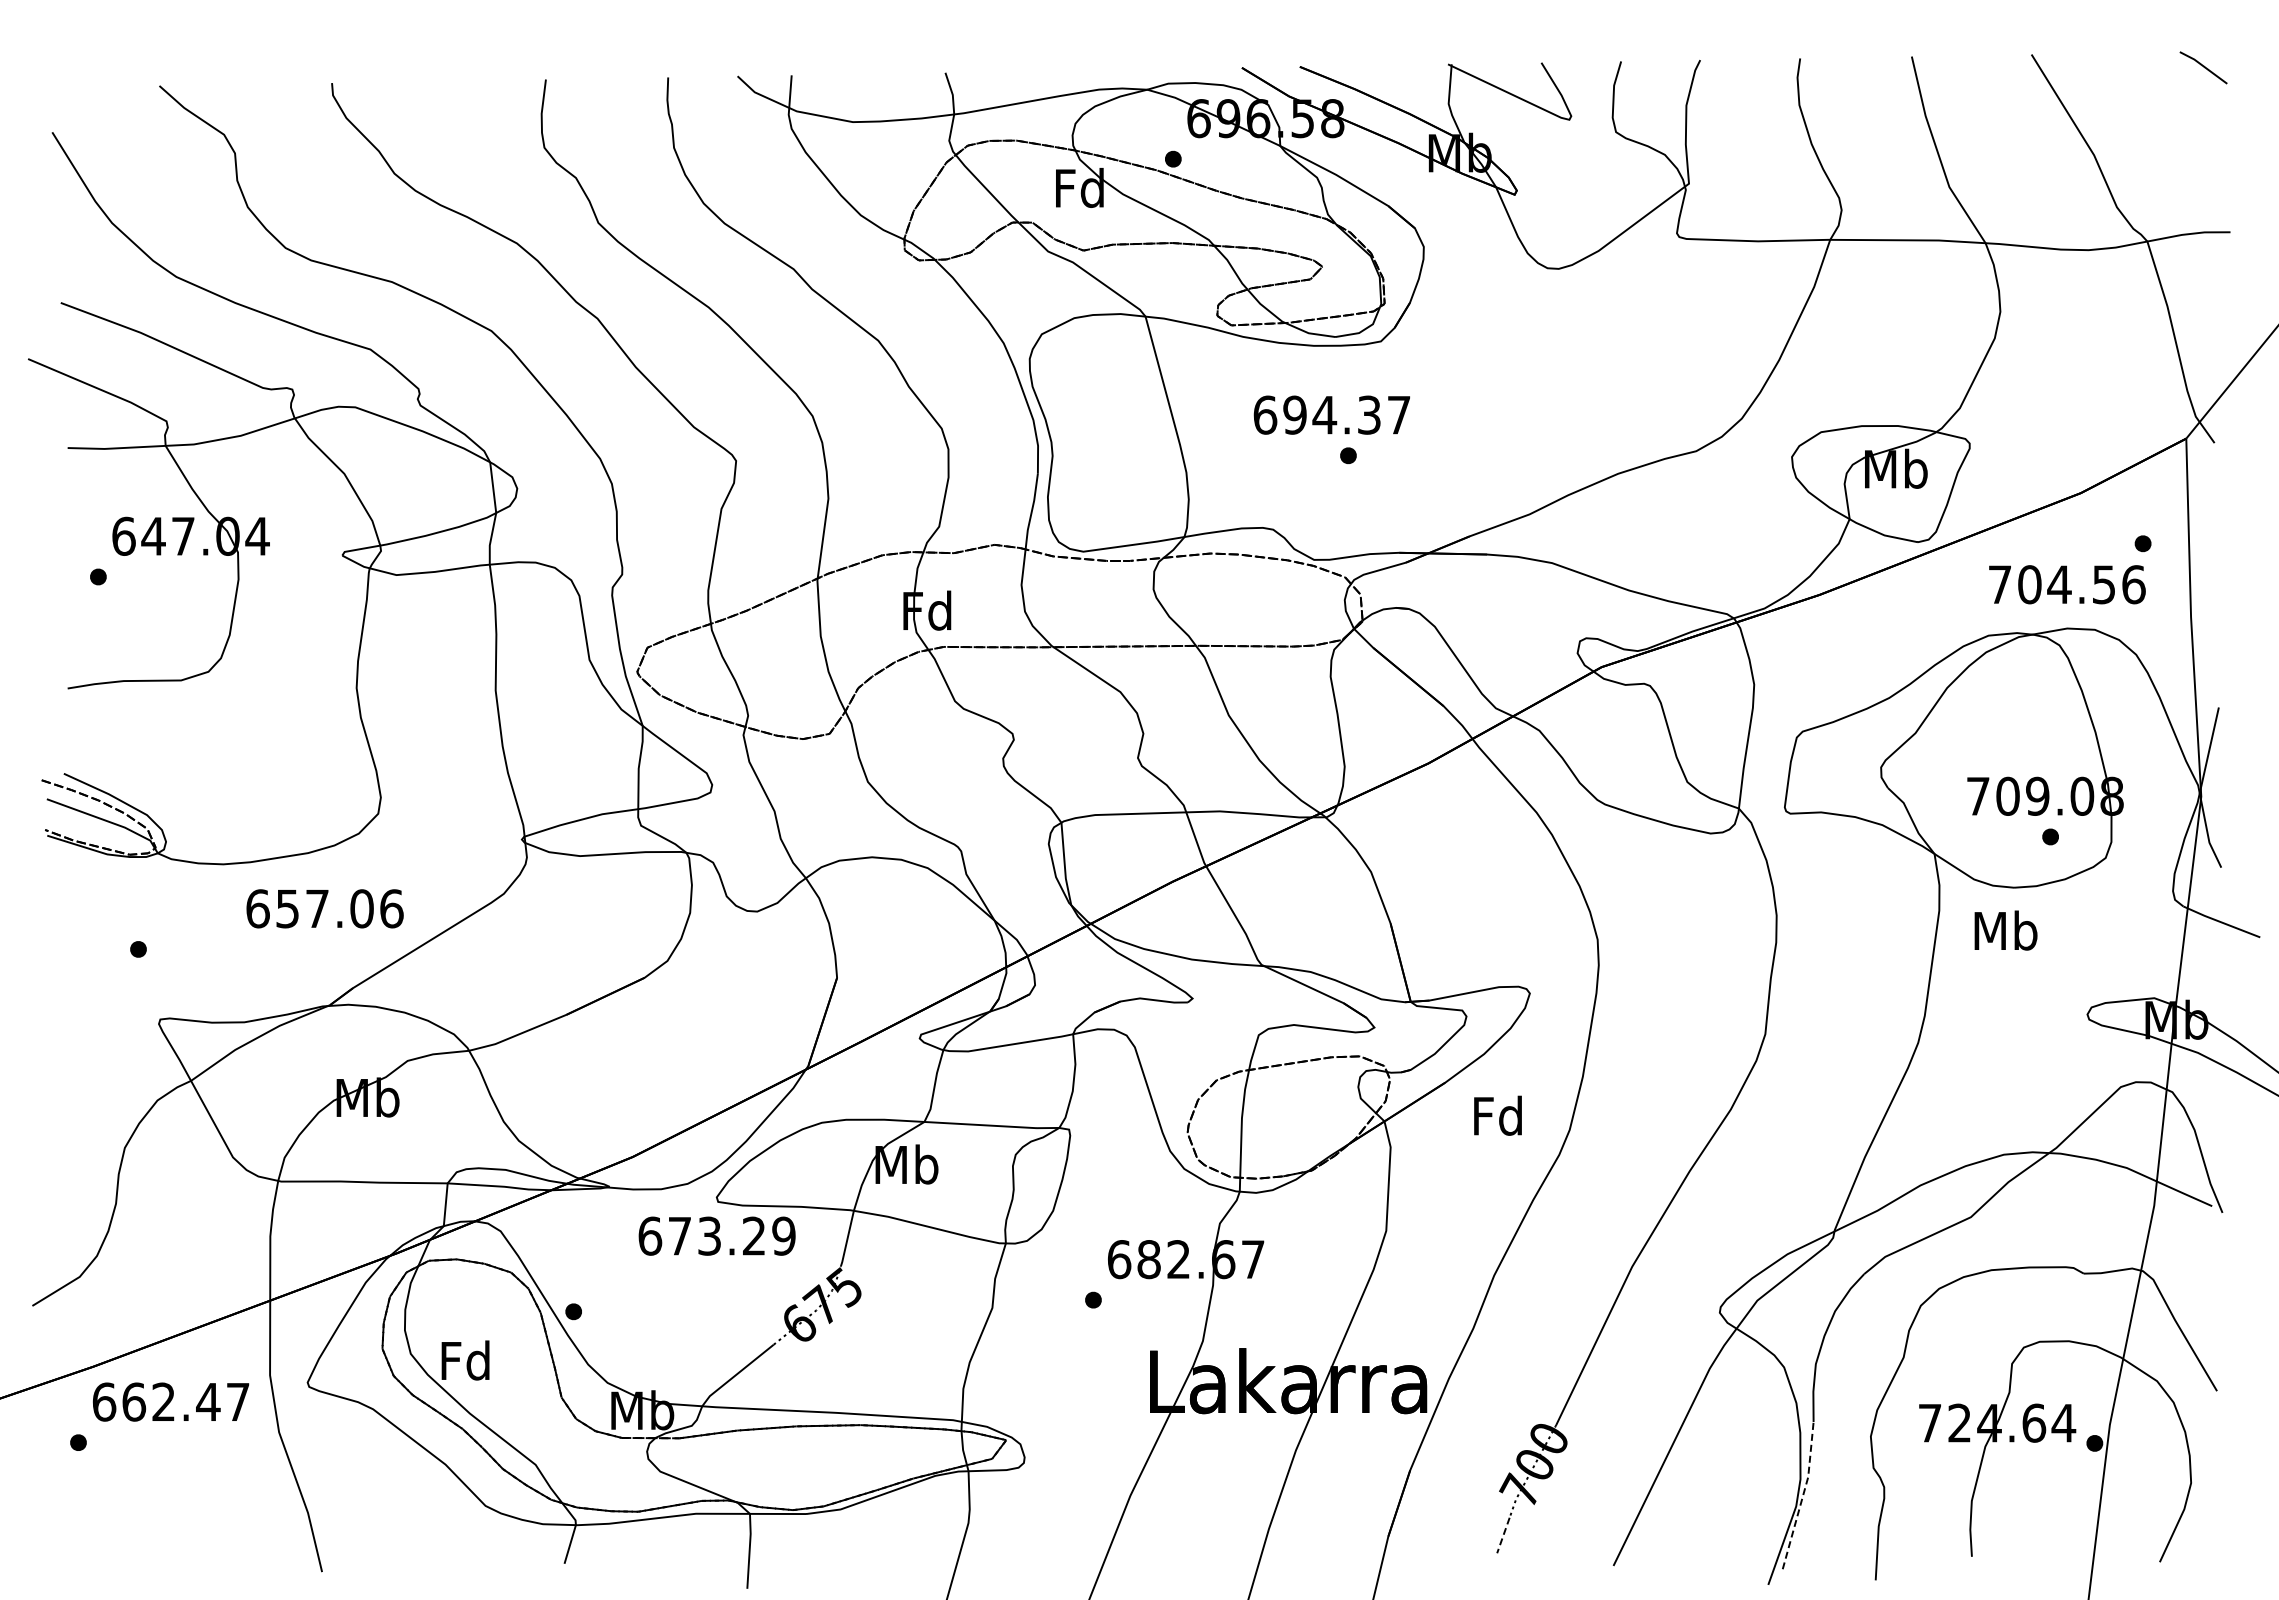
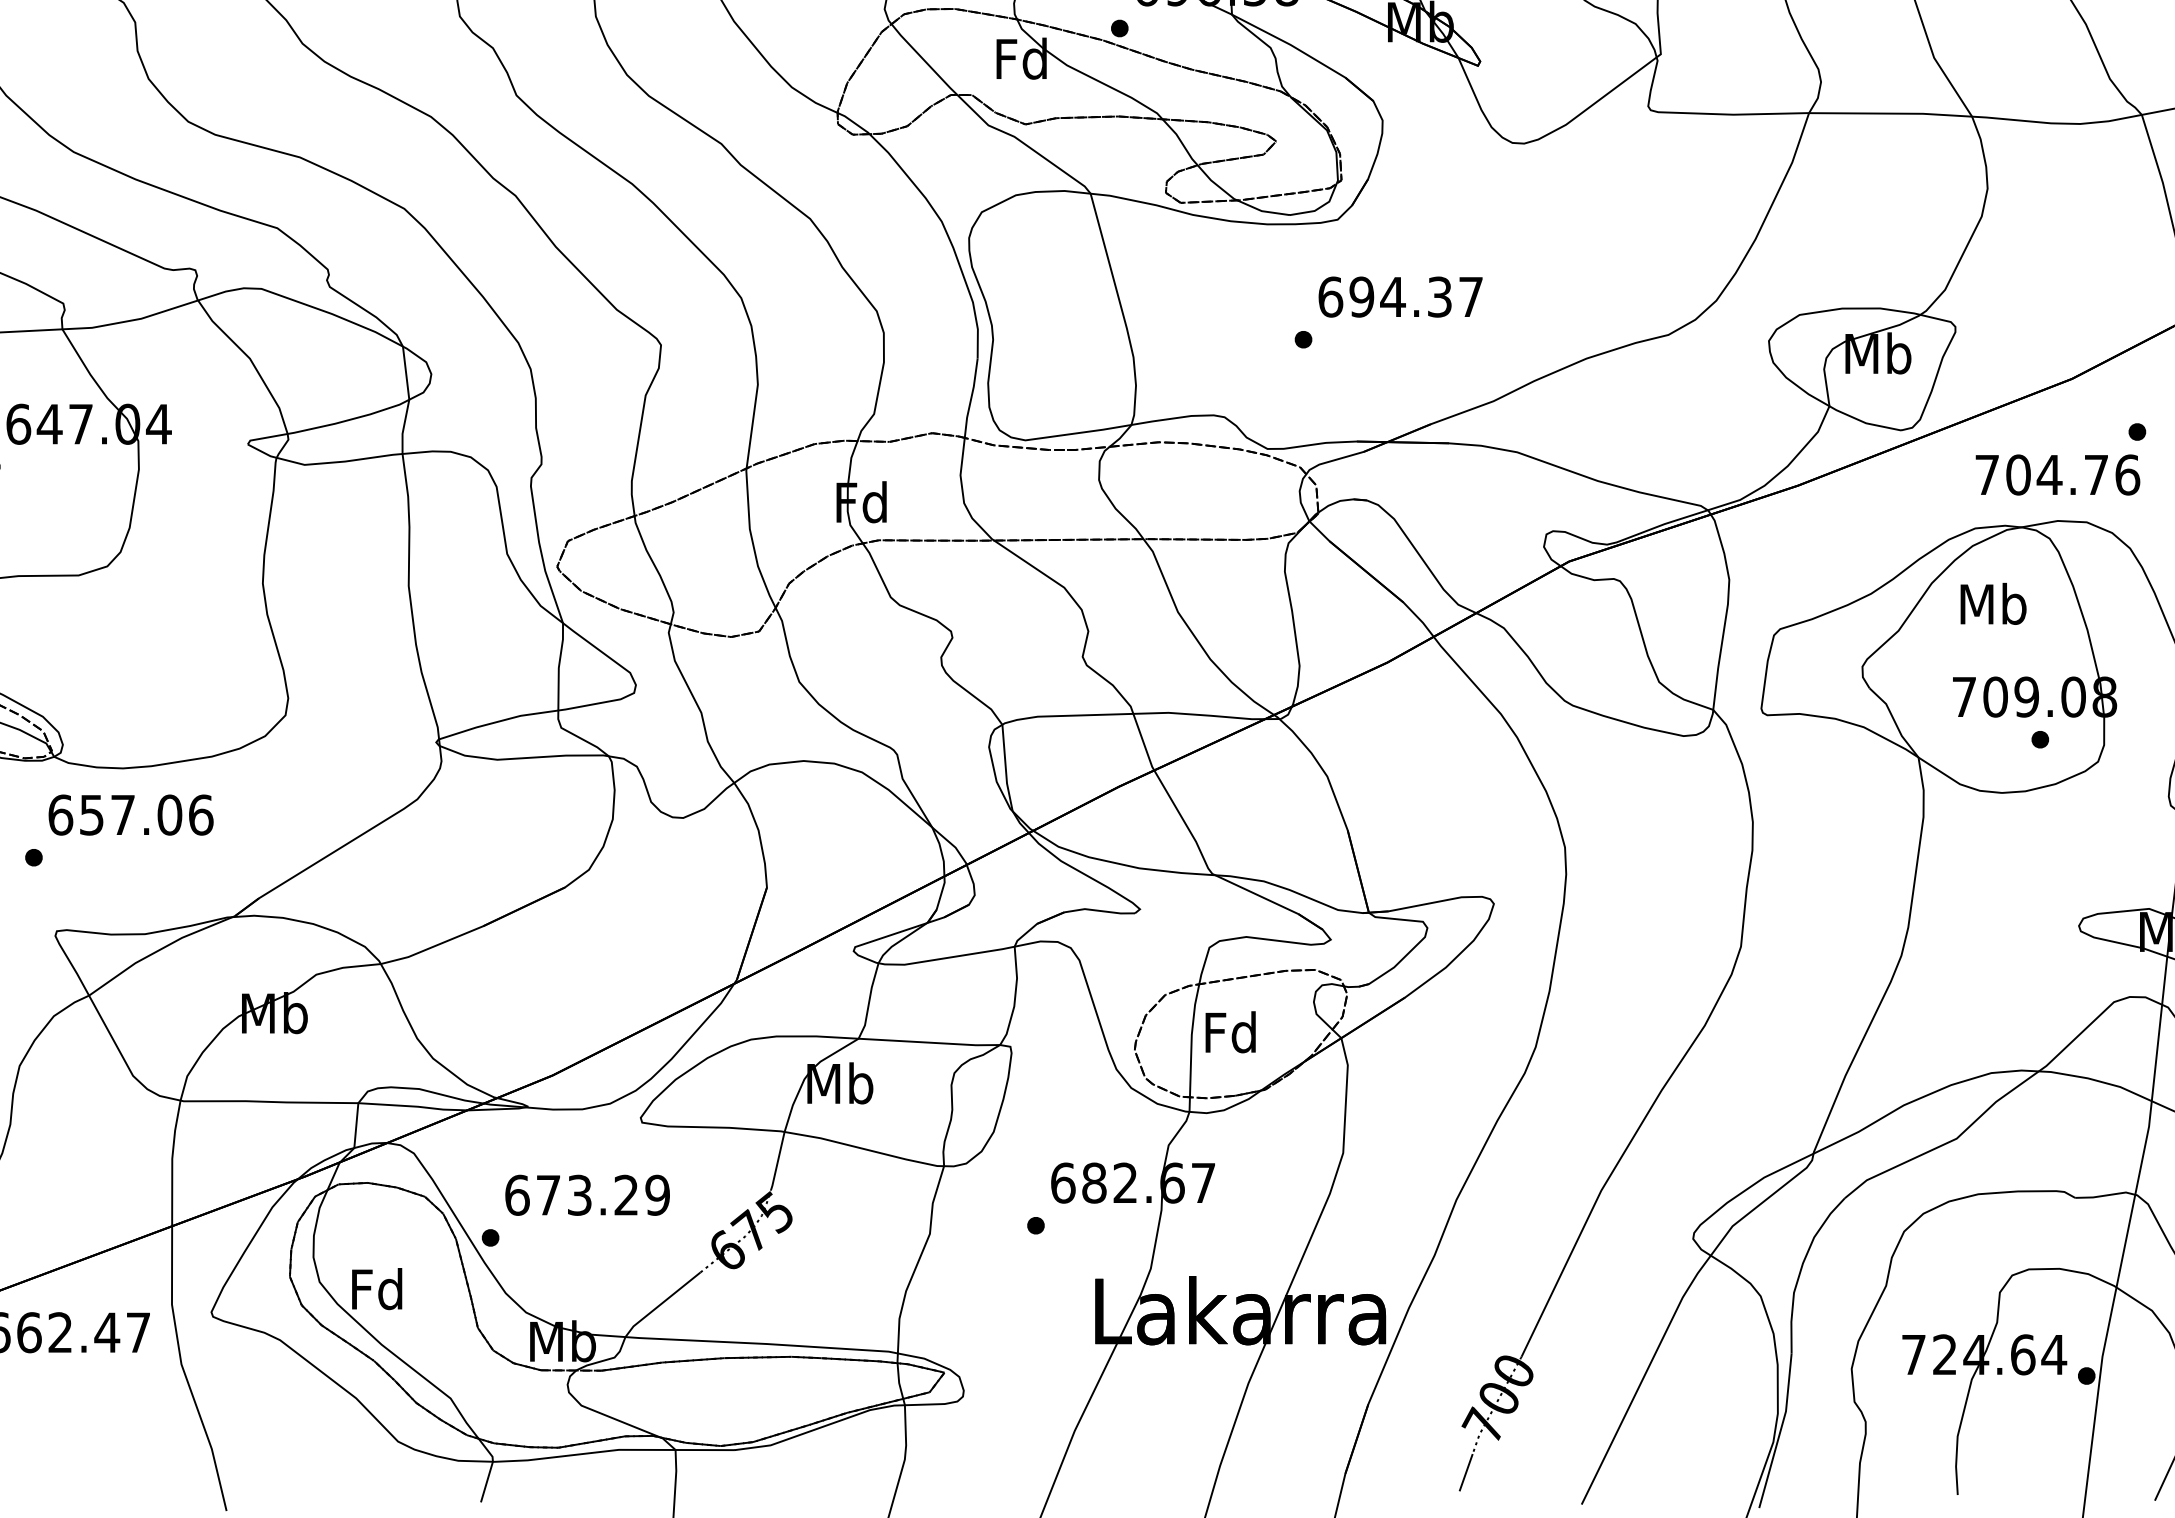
text: (1331, 414) -> (1400, 296), moved
text: (2104, 584) -> (2096, 474), 704.56 -> 704.76
text: (324, 908) -> (130, 814), moved
text: (2005, 930) -> (1992, 603), moved
text: (1497, 1115) -> (1230, 1031), moved
text: (716, 1235) -> (586, 1194), moved
line: (1803, 1495) -> (1781, 1430), dashed -> solid
line: (1503, 1535) -> (1466, 1472), dashed -> solid

